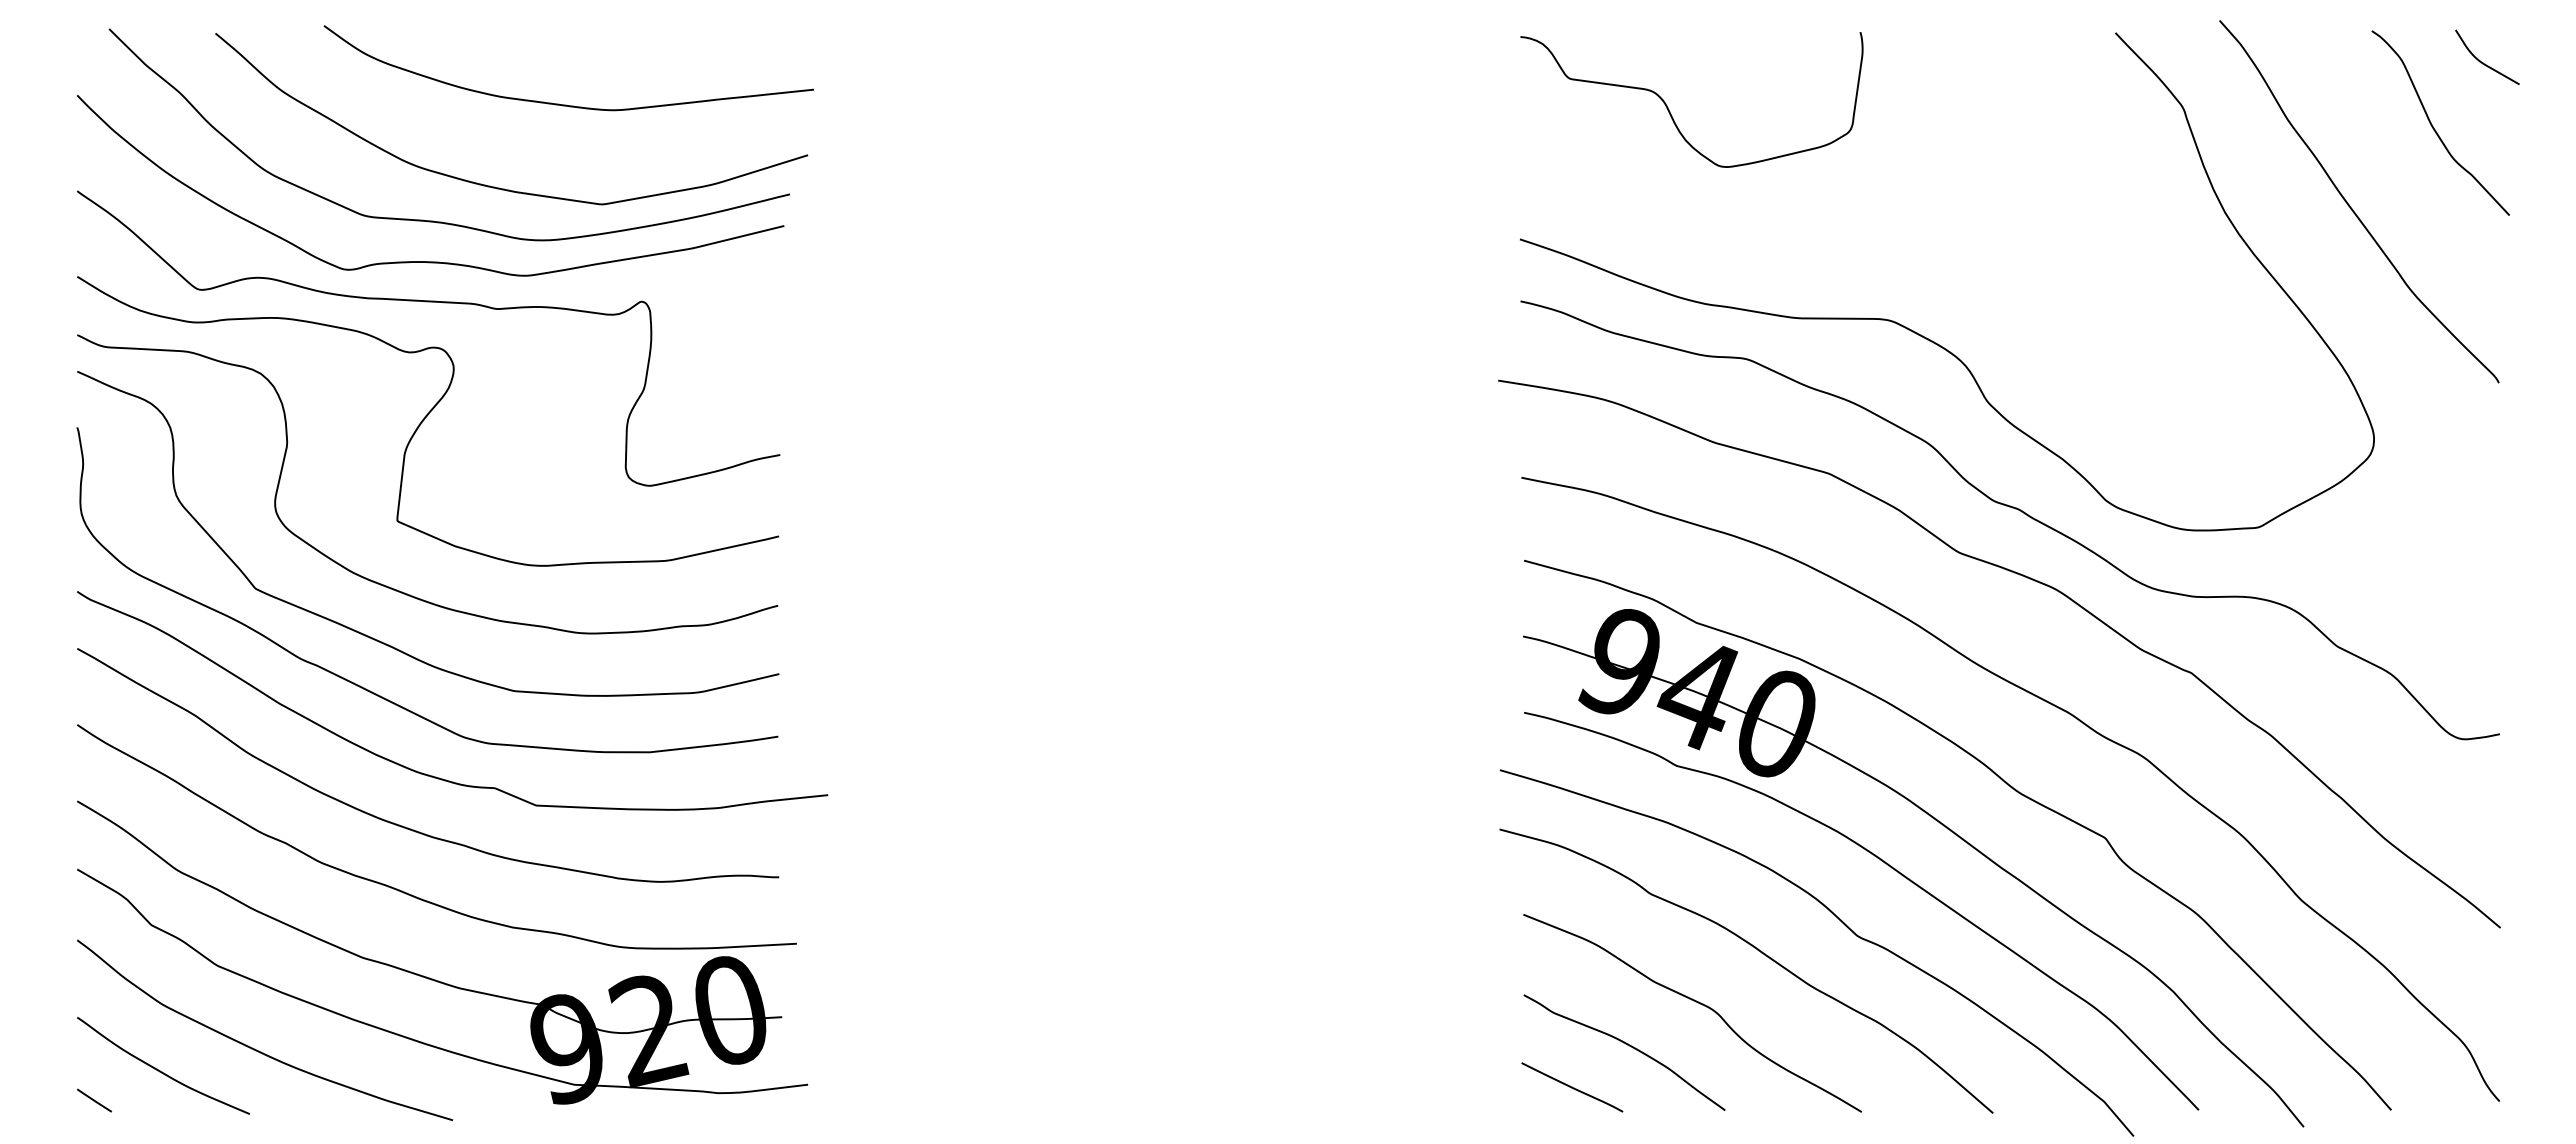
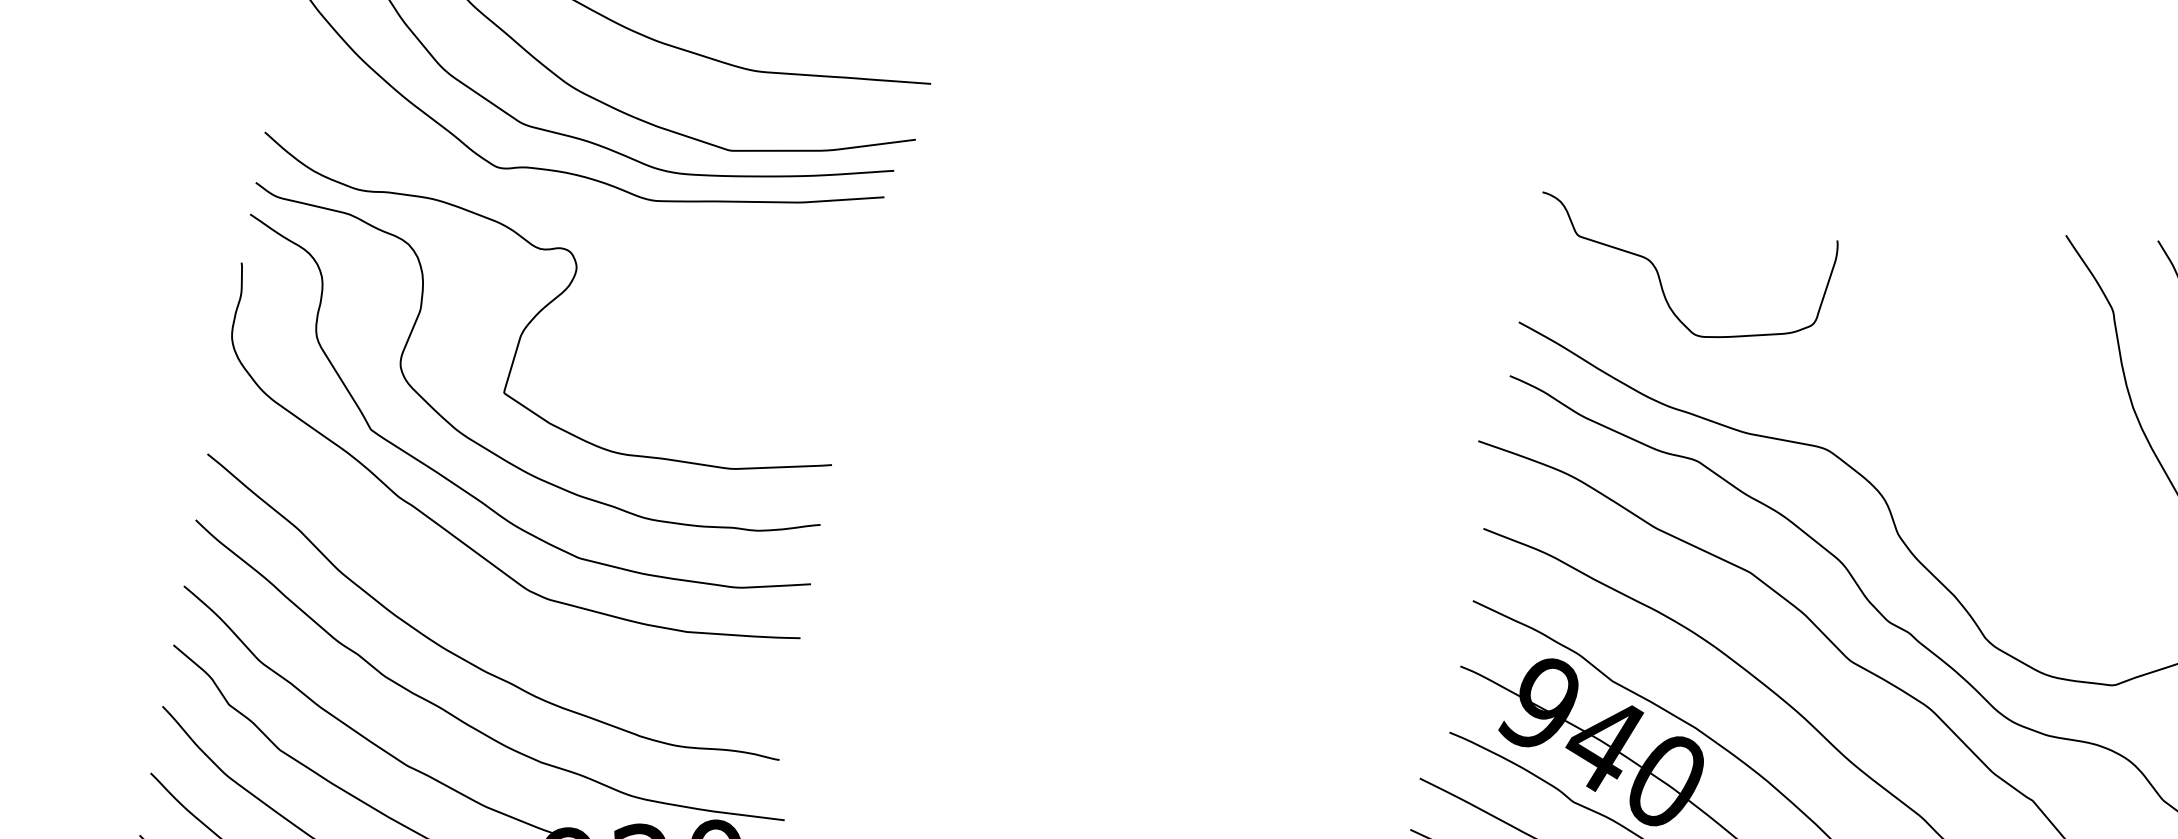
curve: (1669, 109) -> (1660, 277), moved
curve: (428, 302) -> (564, 208), removed
curve: (429, 774) -> (492, 617), removed

